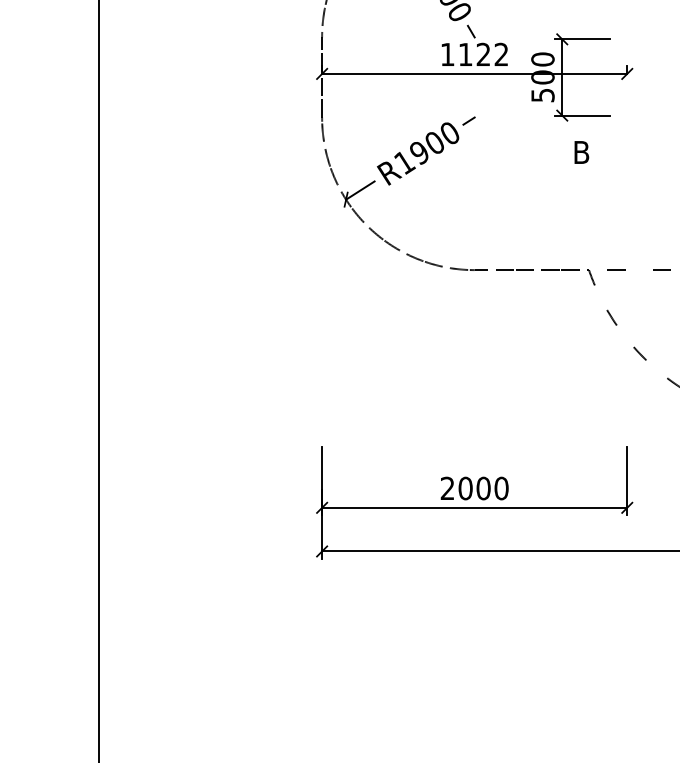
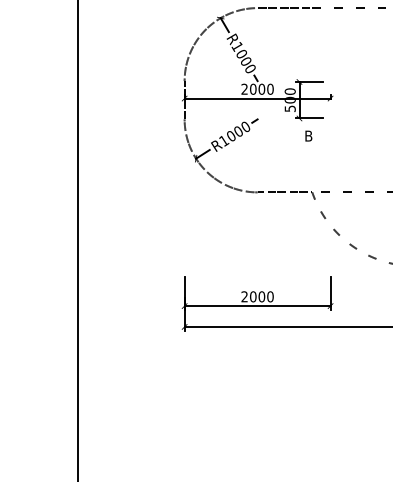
text: (474, 52) -> (257, 88), 1122 -> 2000
text: (418, 153) -> (230, 136), R1900 -> R1000

